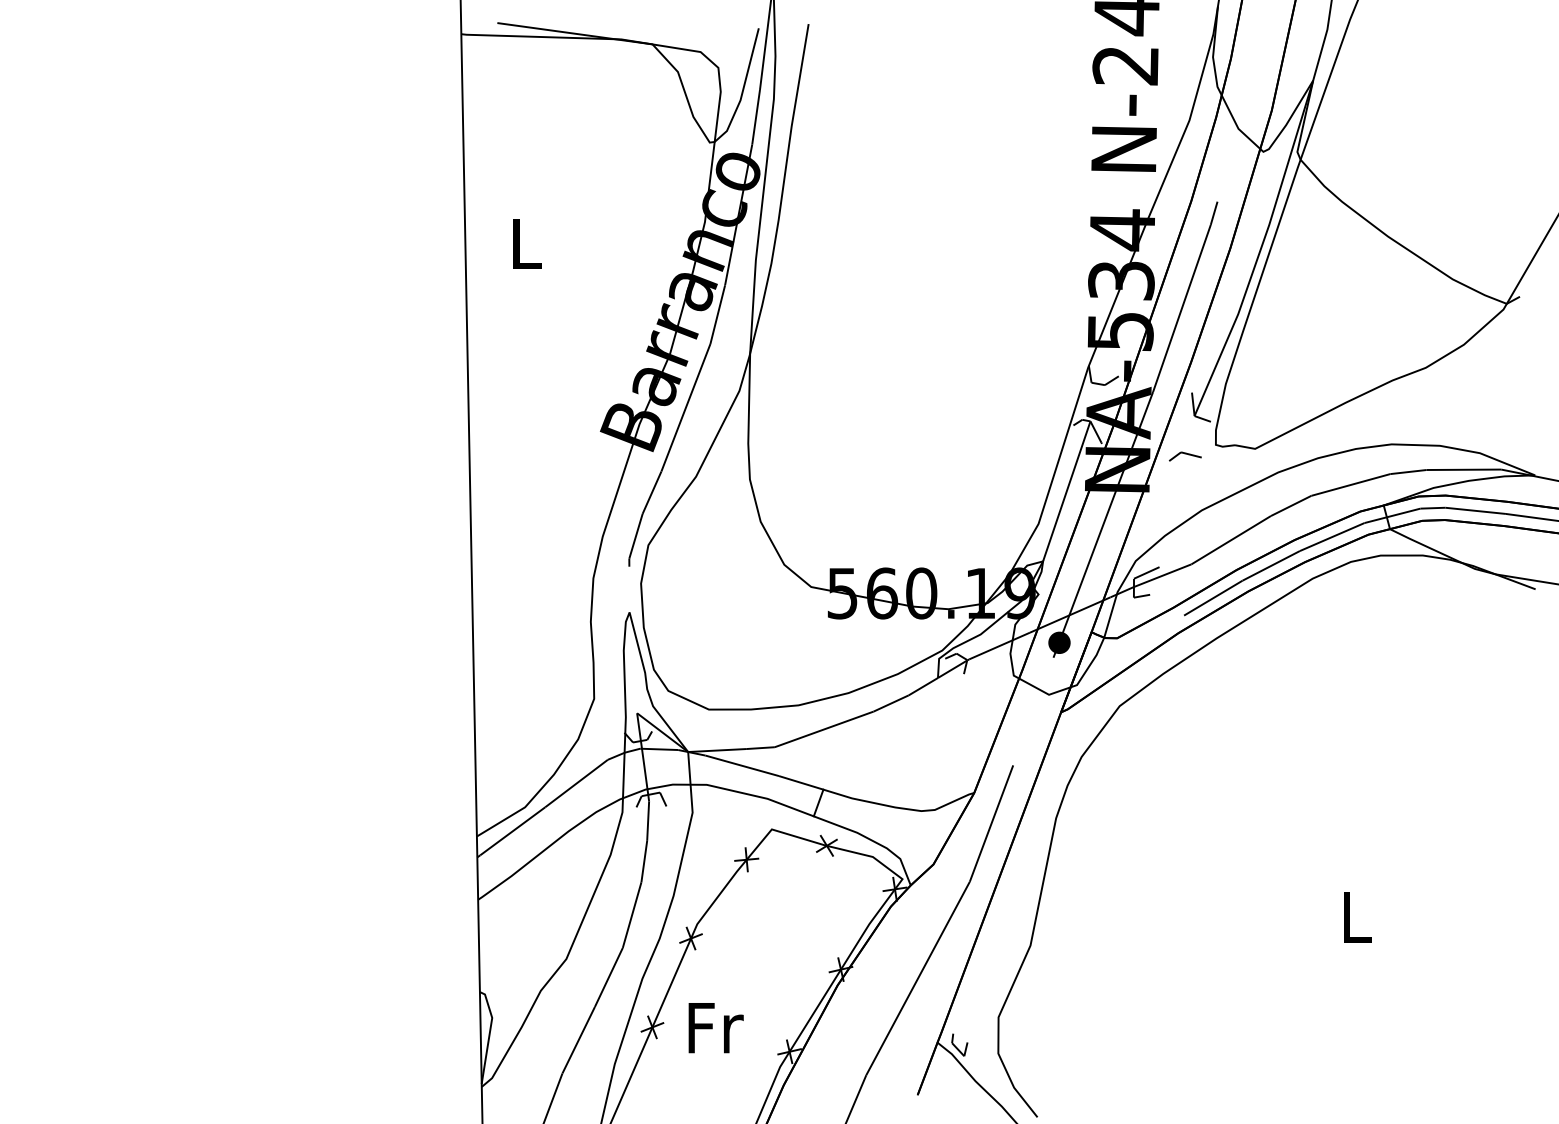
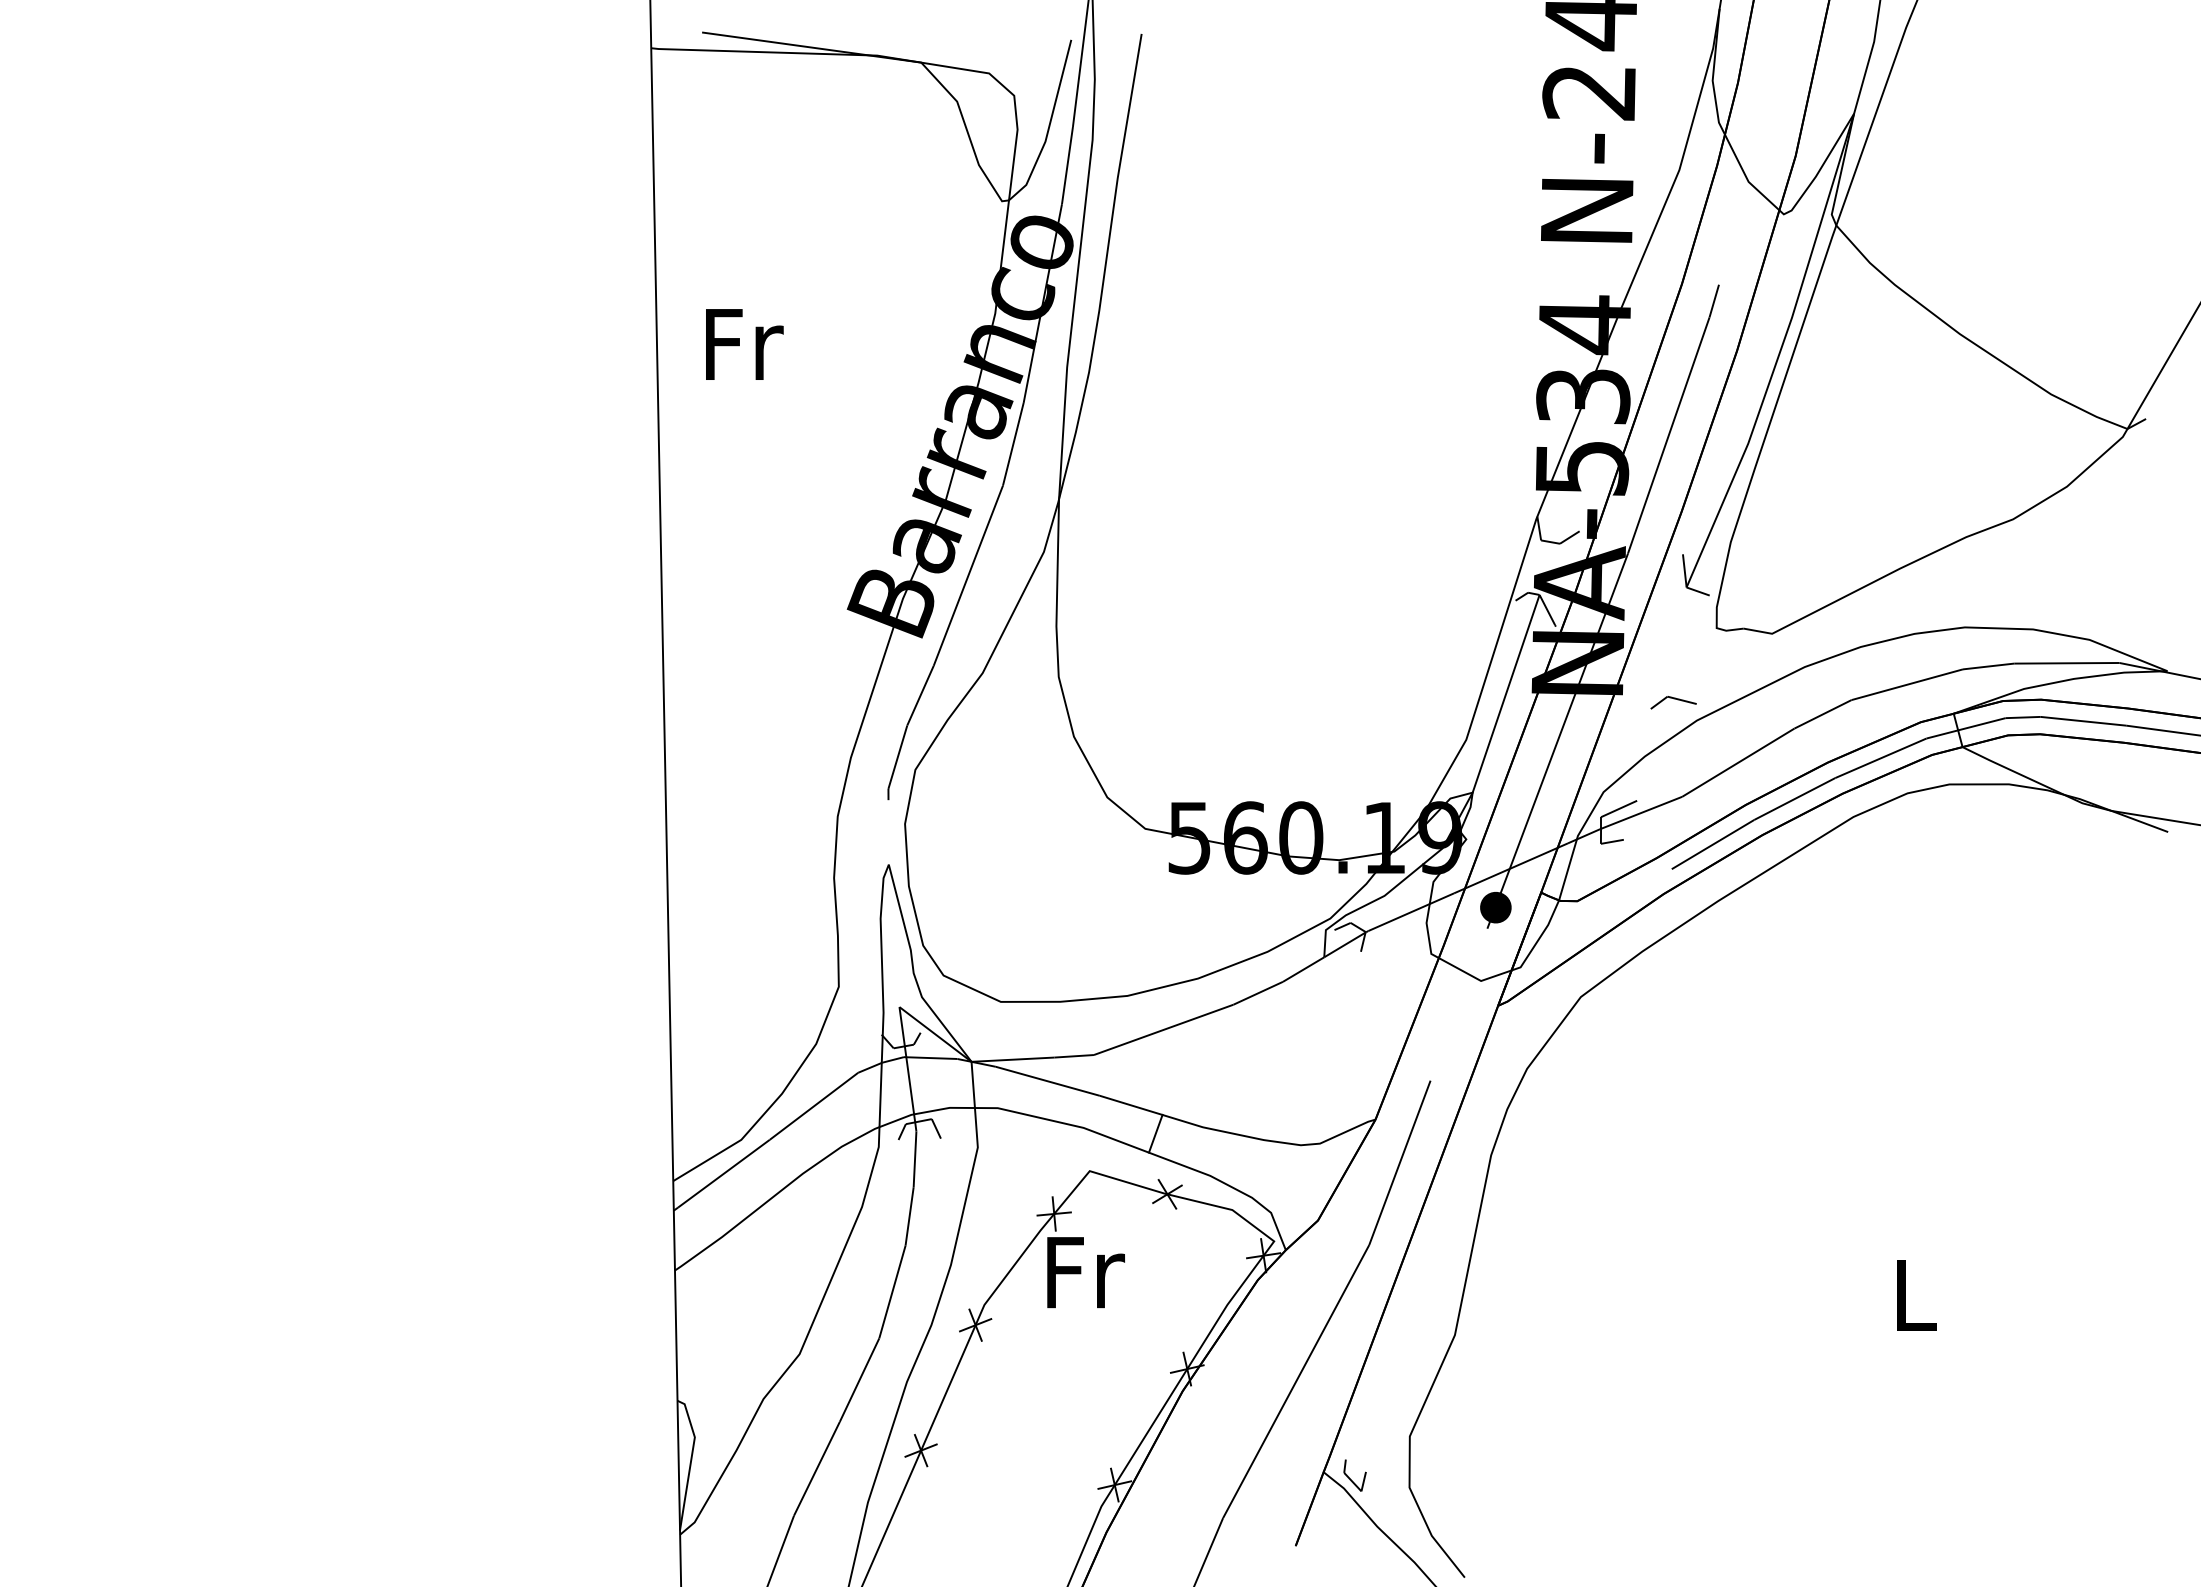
text: (527, 244) -> (744, 344), L -> Fr
line: (1185, 454) -> (1673, 699), moved
text: (715, 1027) -> (1085, 1272), moved

